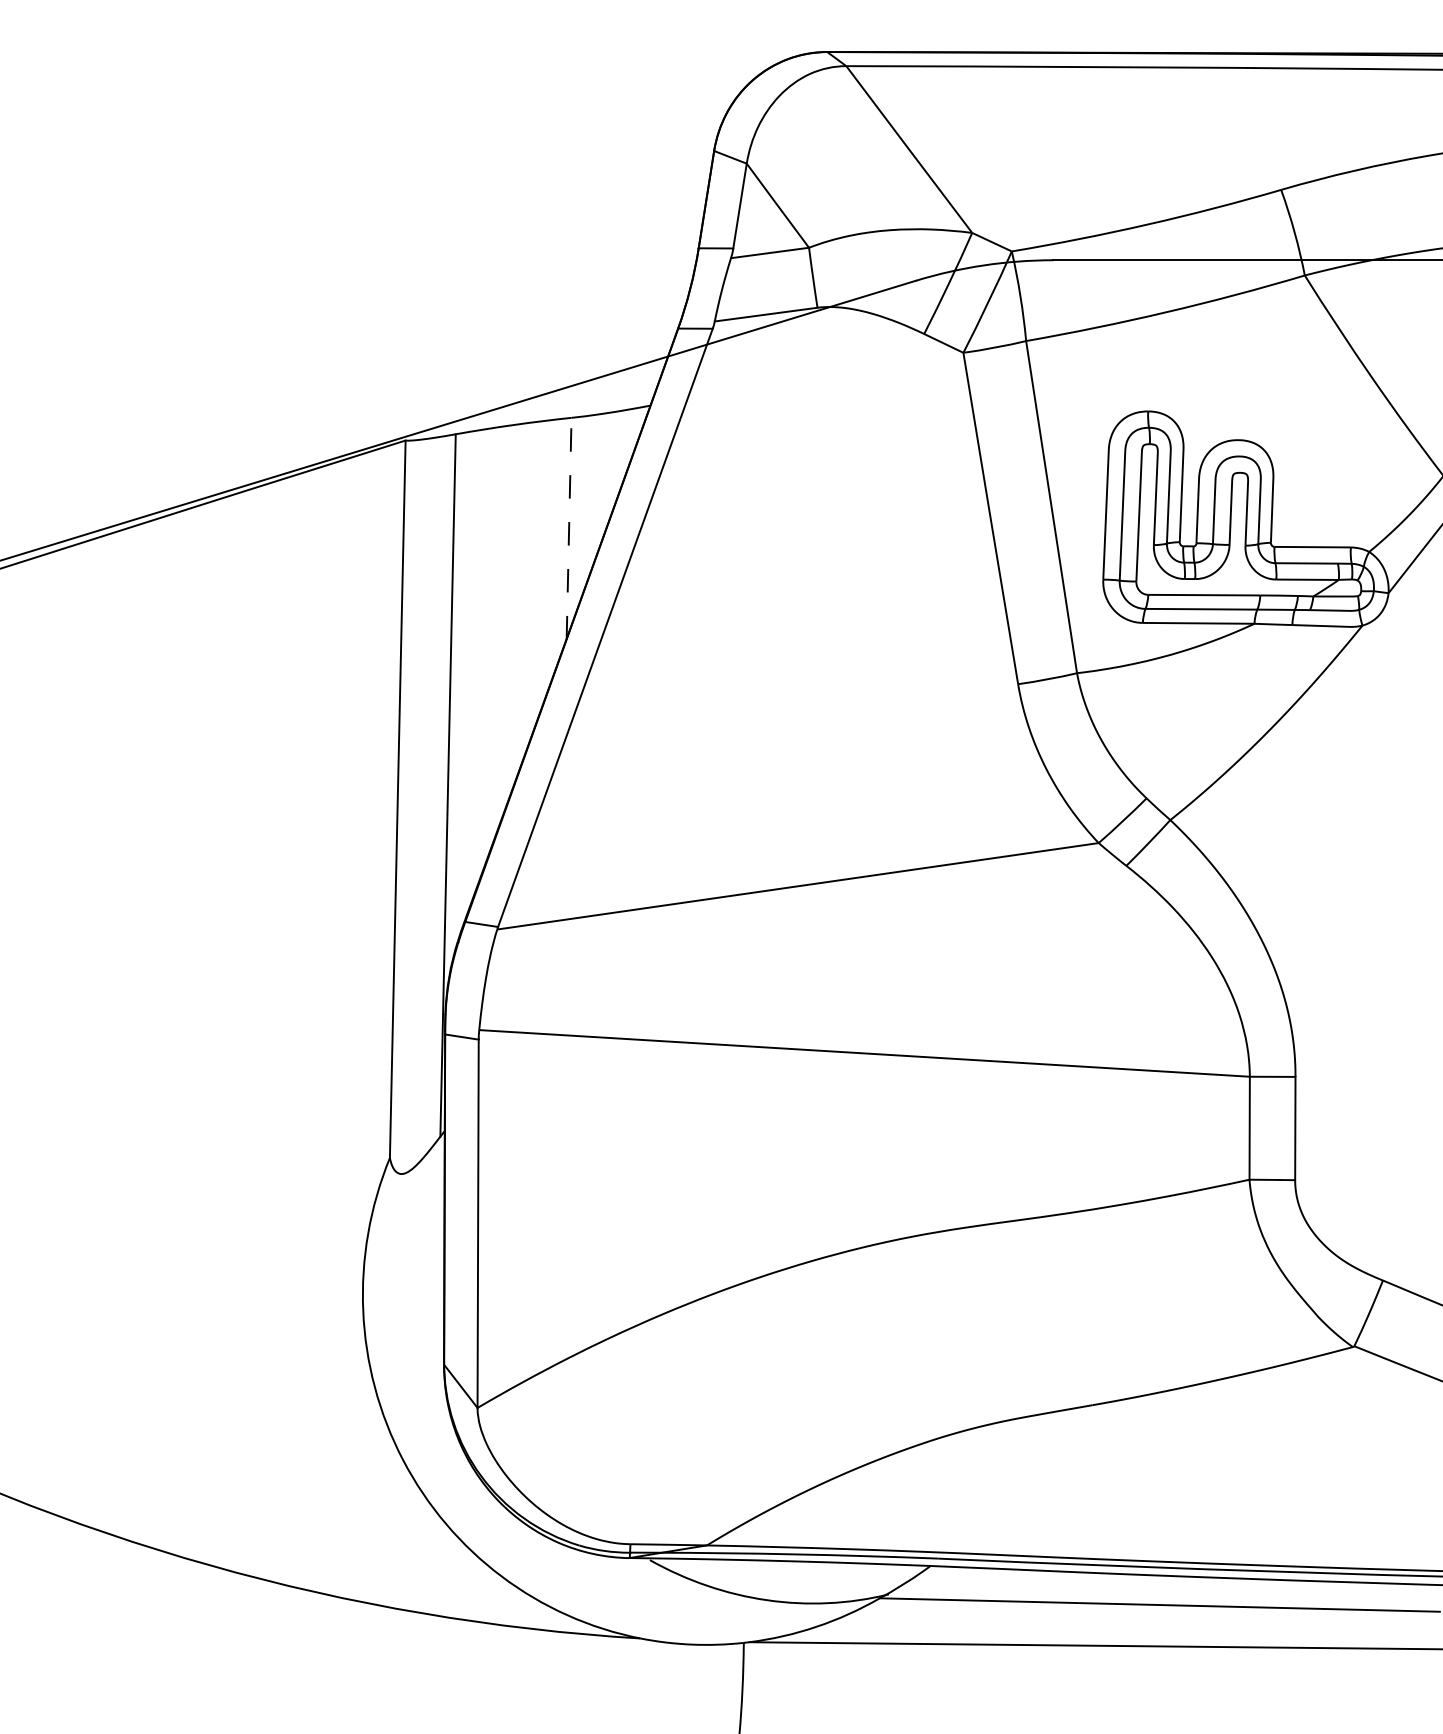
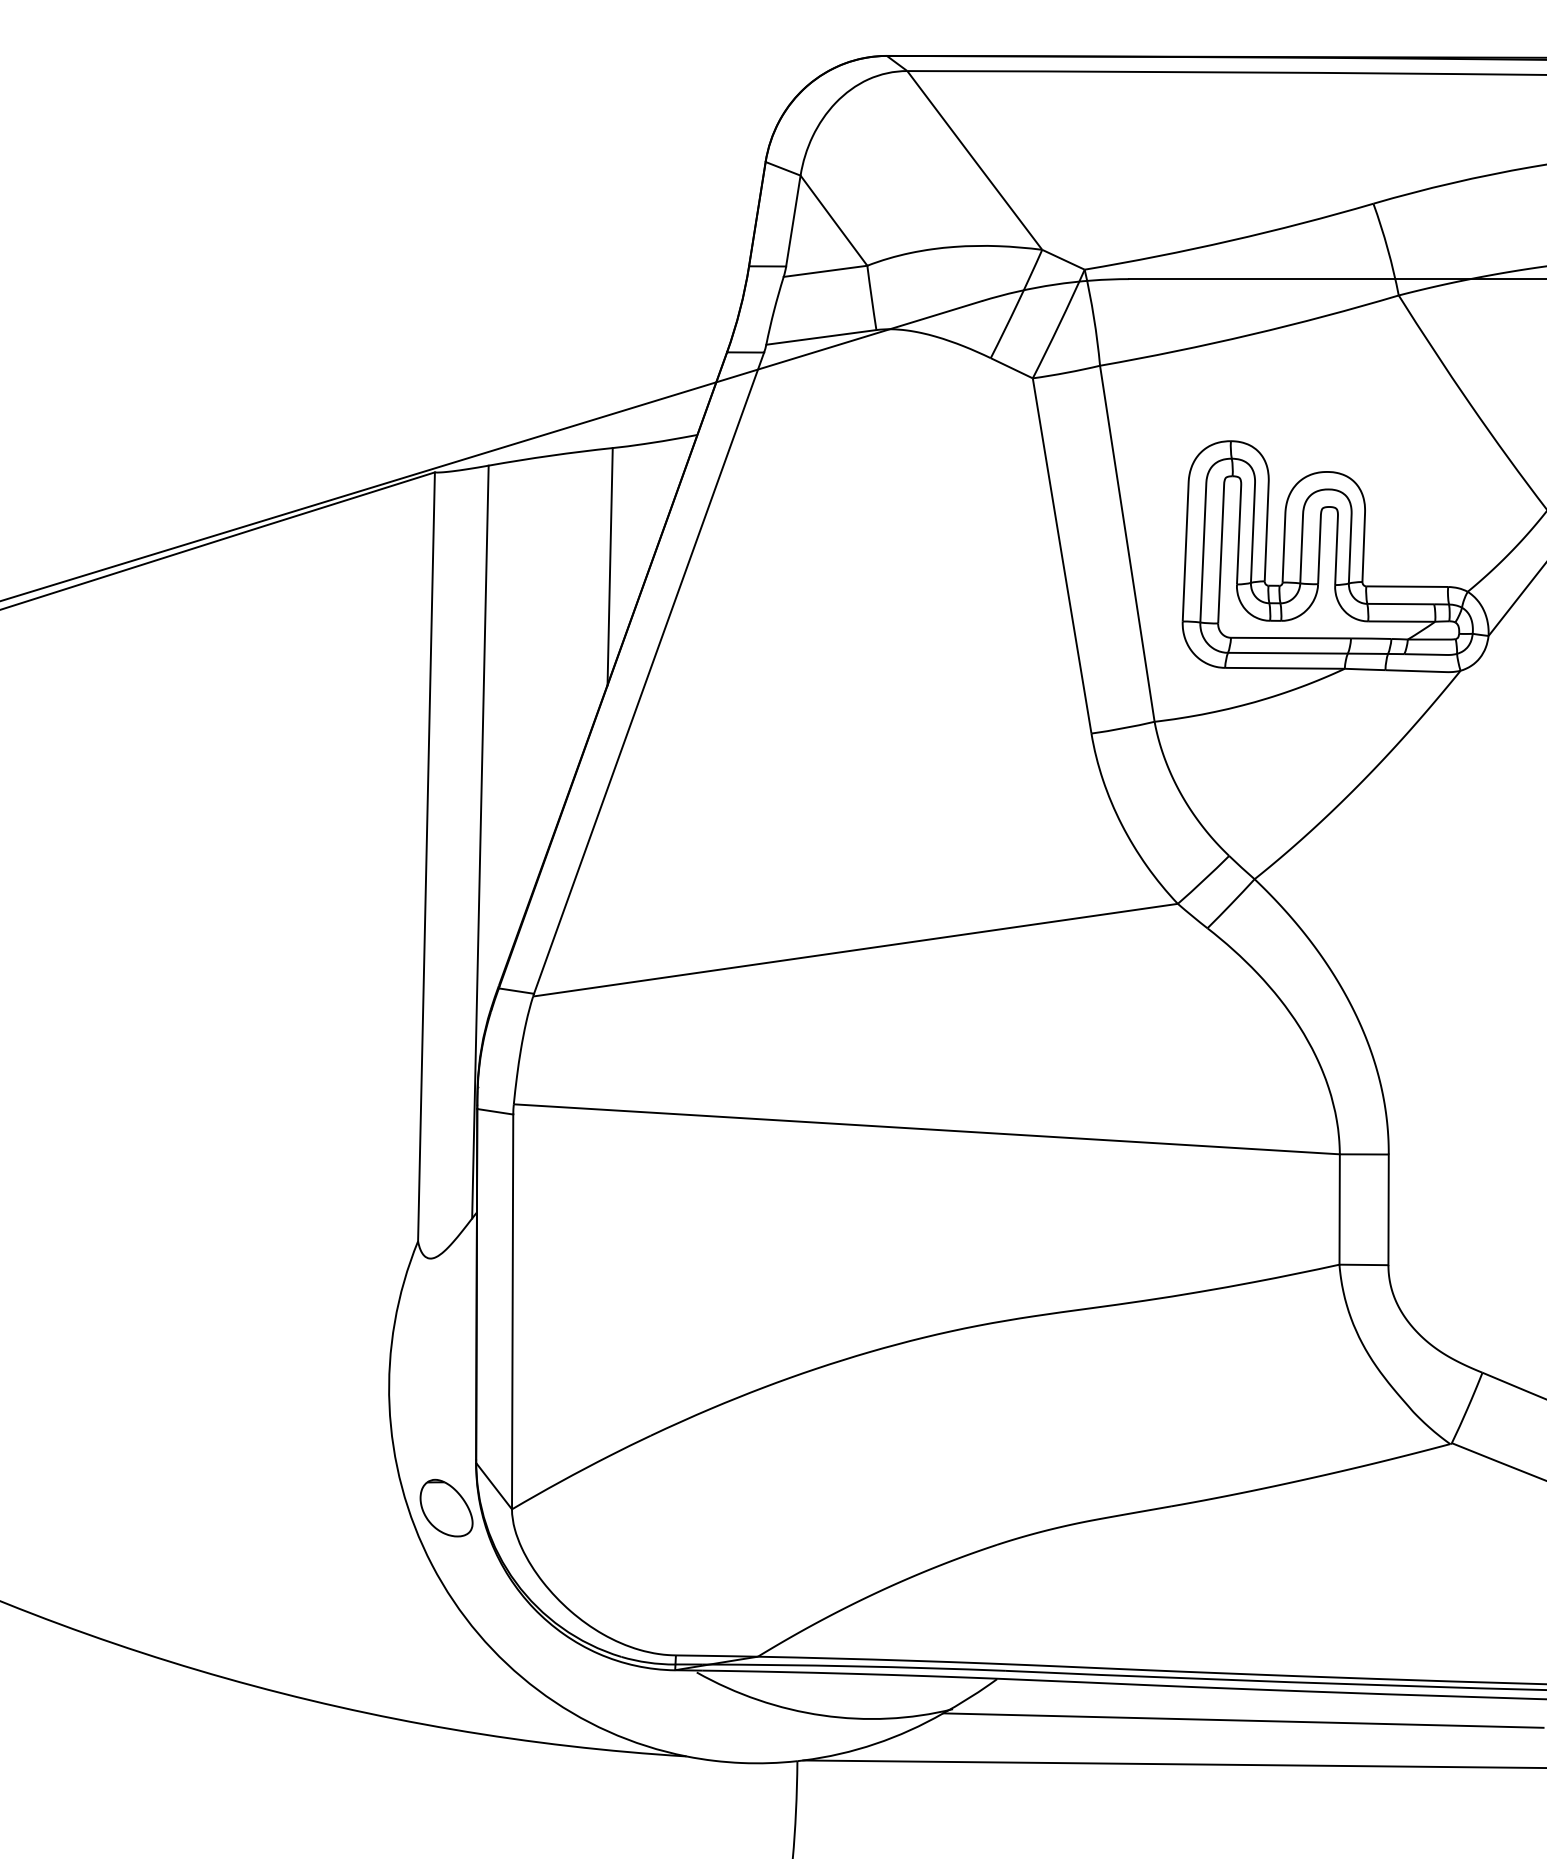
line: (569, 528) -> (610, 566), dashed -> solid
part: (416, 1406) -> (446, 1507), added

